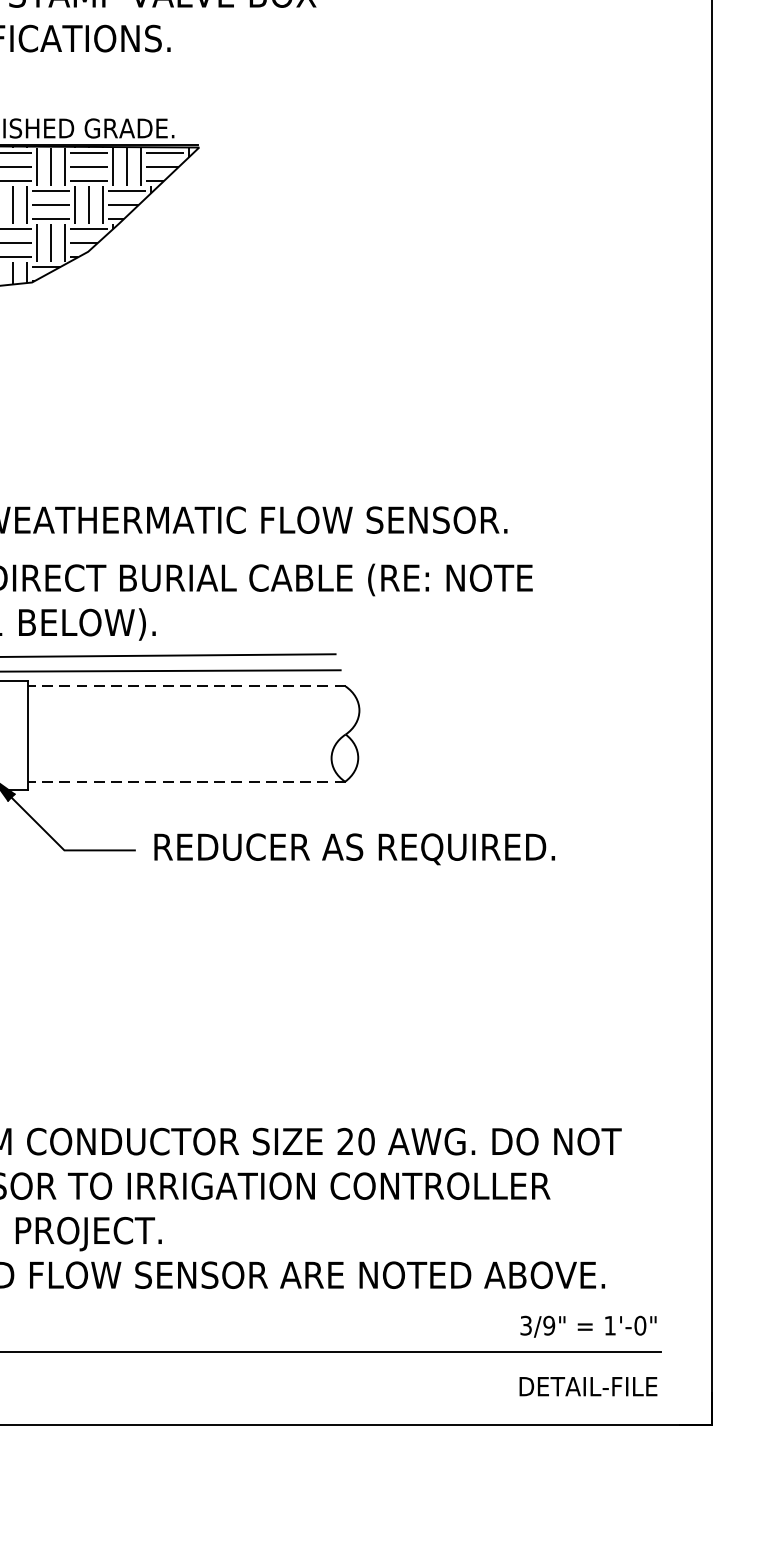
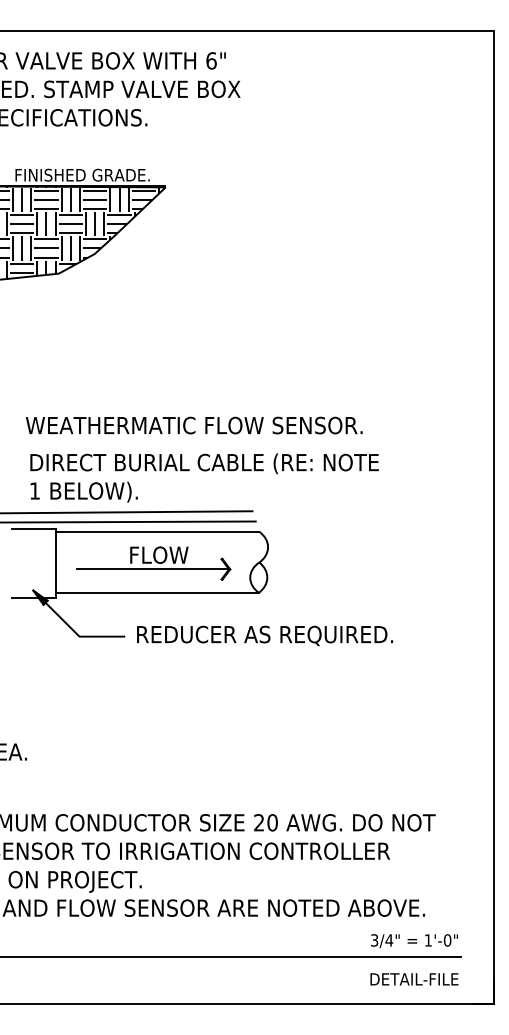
line: (186, 685) -> (157, 531), dashed -> solid
part: (180, 735) -> (153, 563), added
line: (186, 781) -> (157, 592), dashed -> solid
text: (549, 1325) -> (389, 940), 3/9" -> 3/4"

